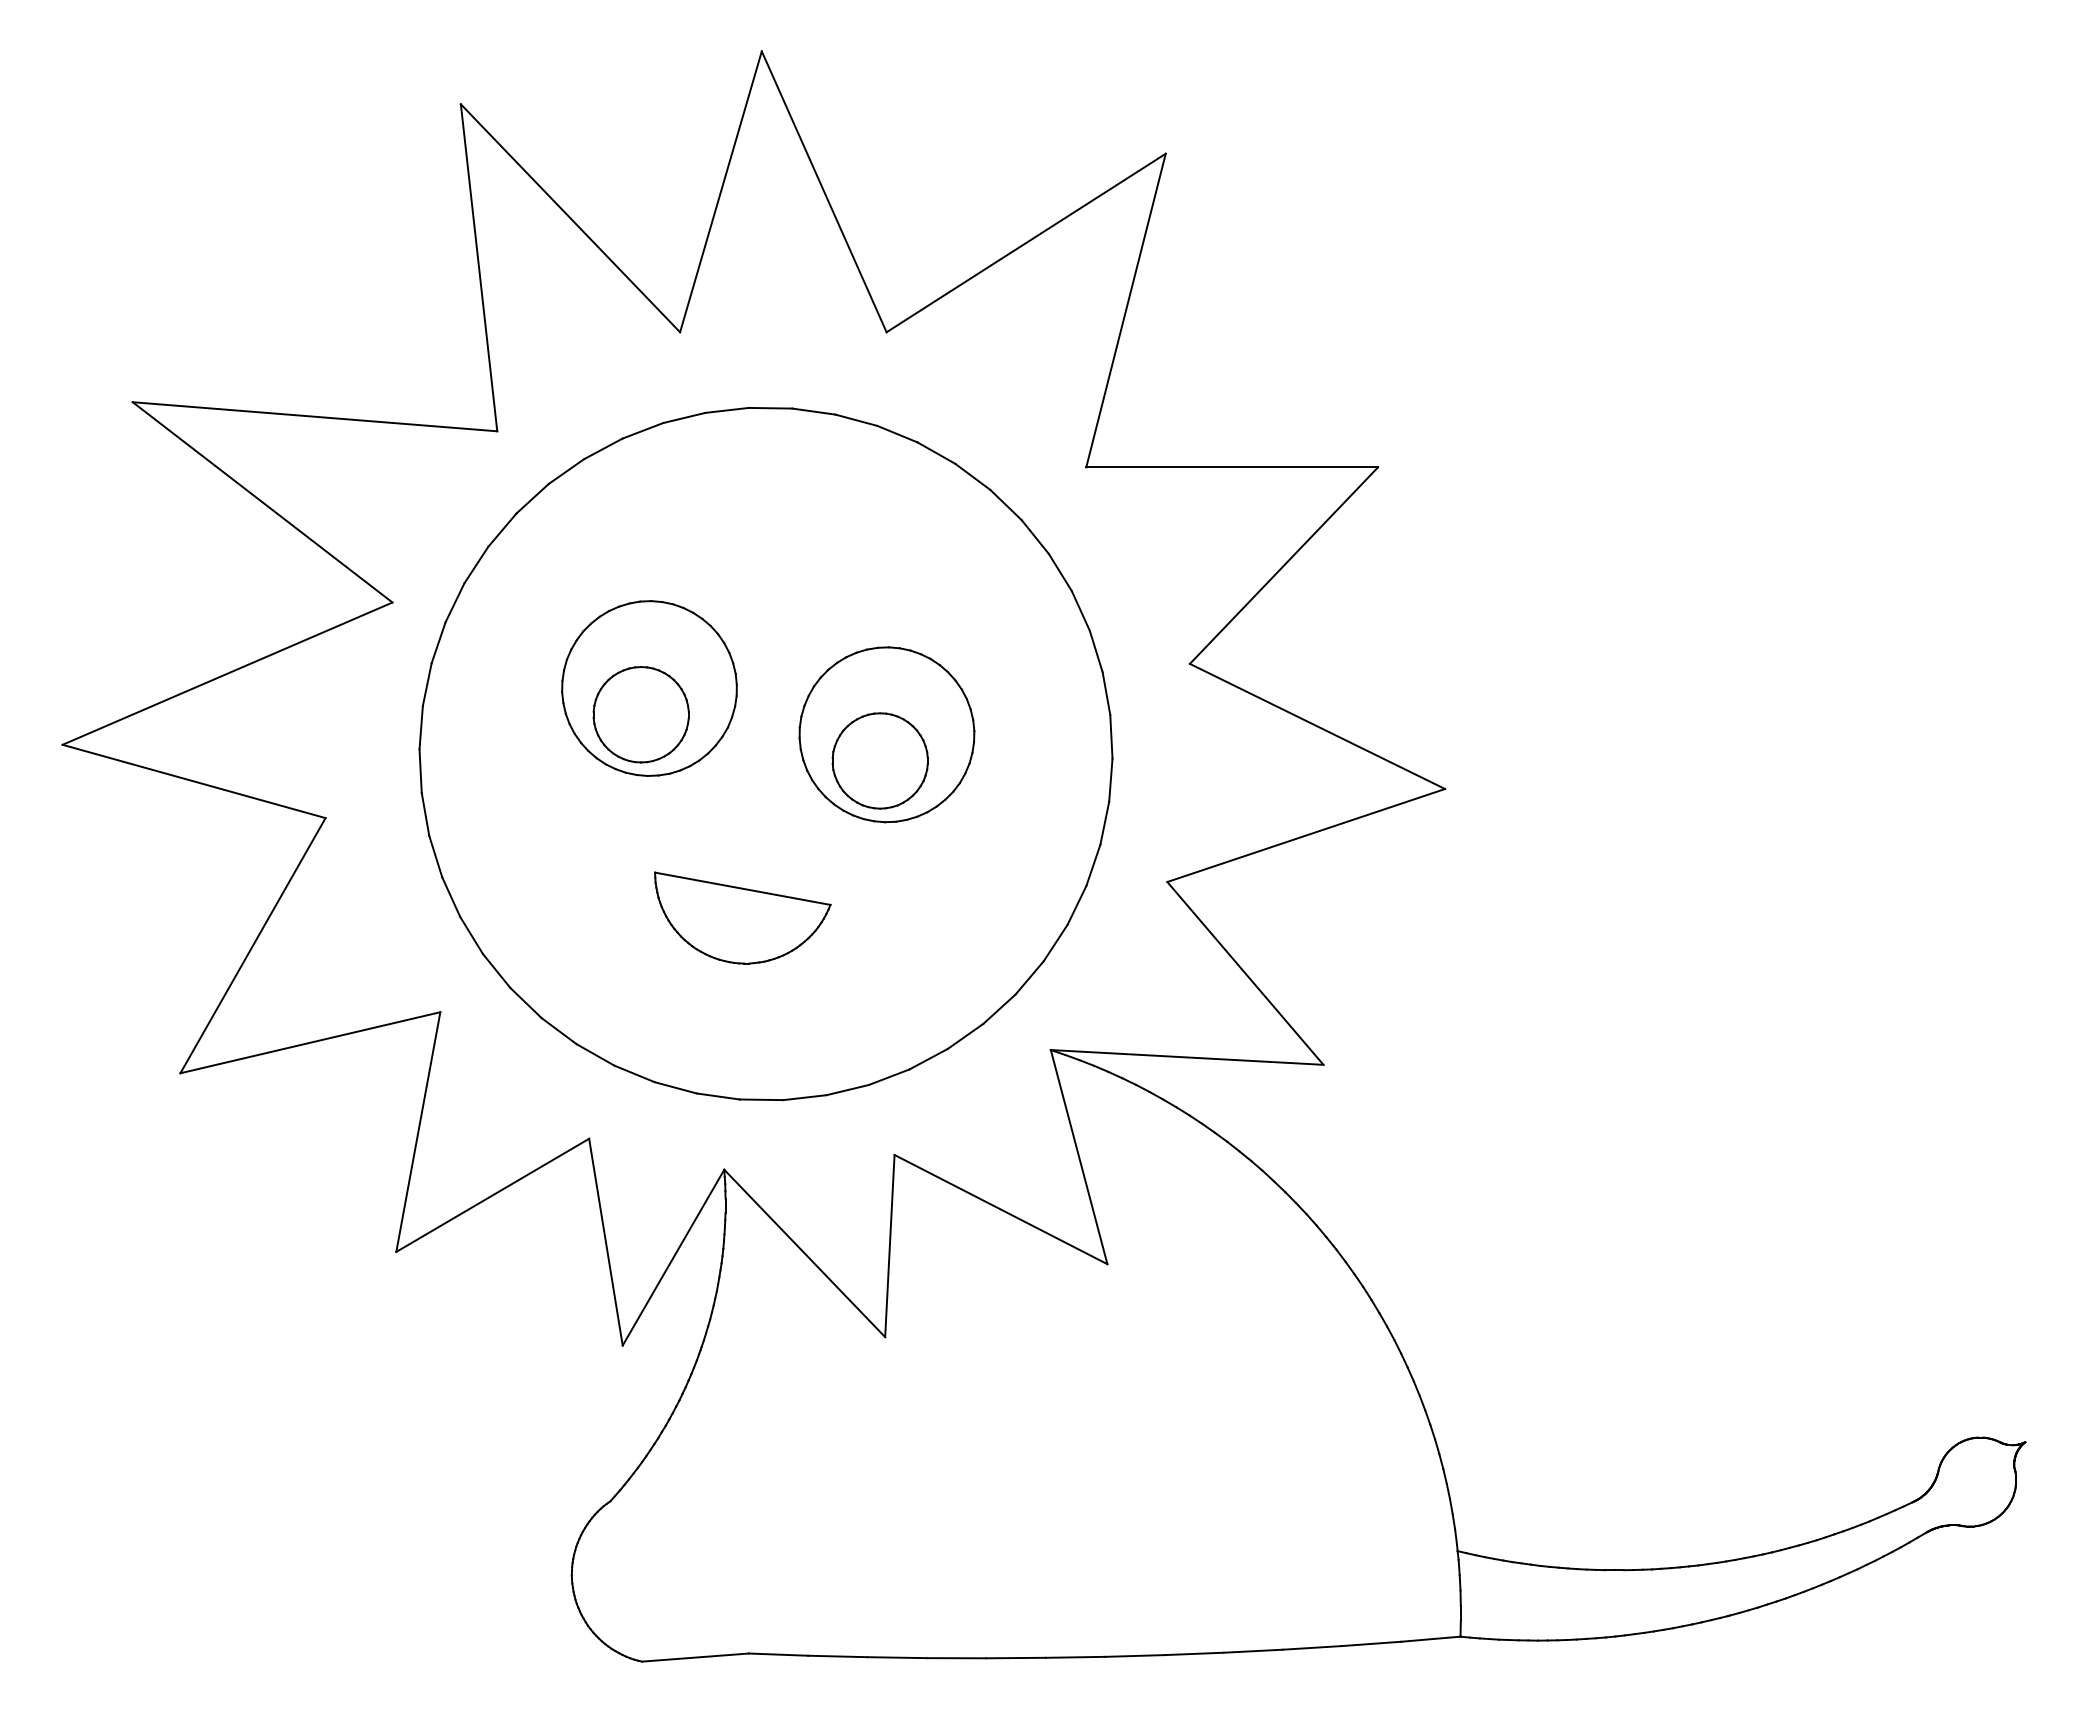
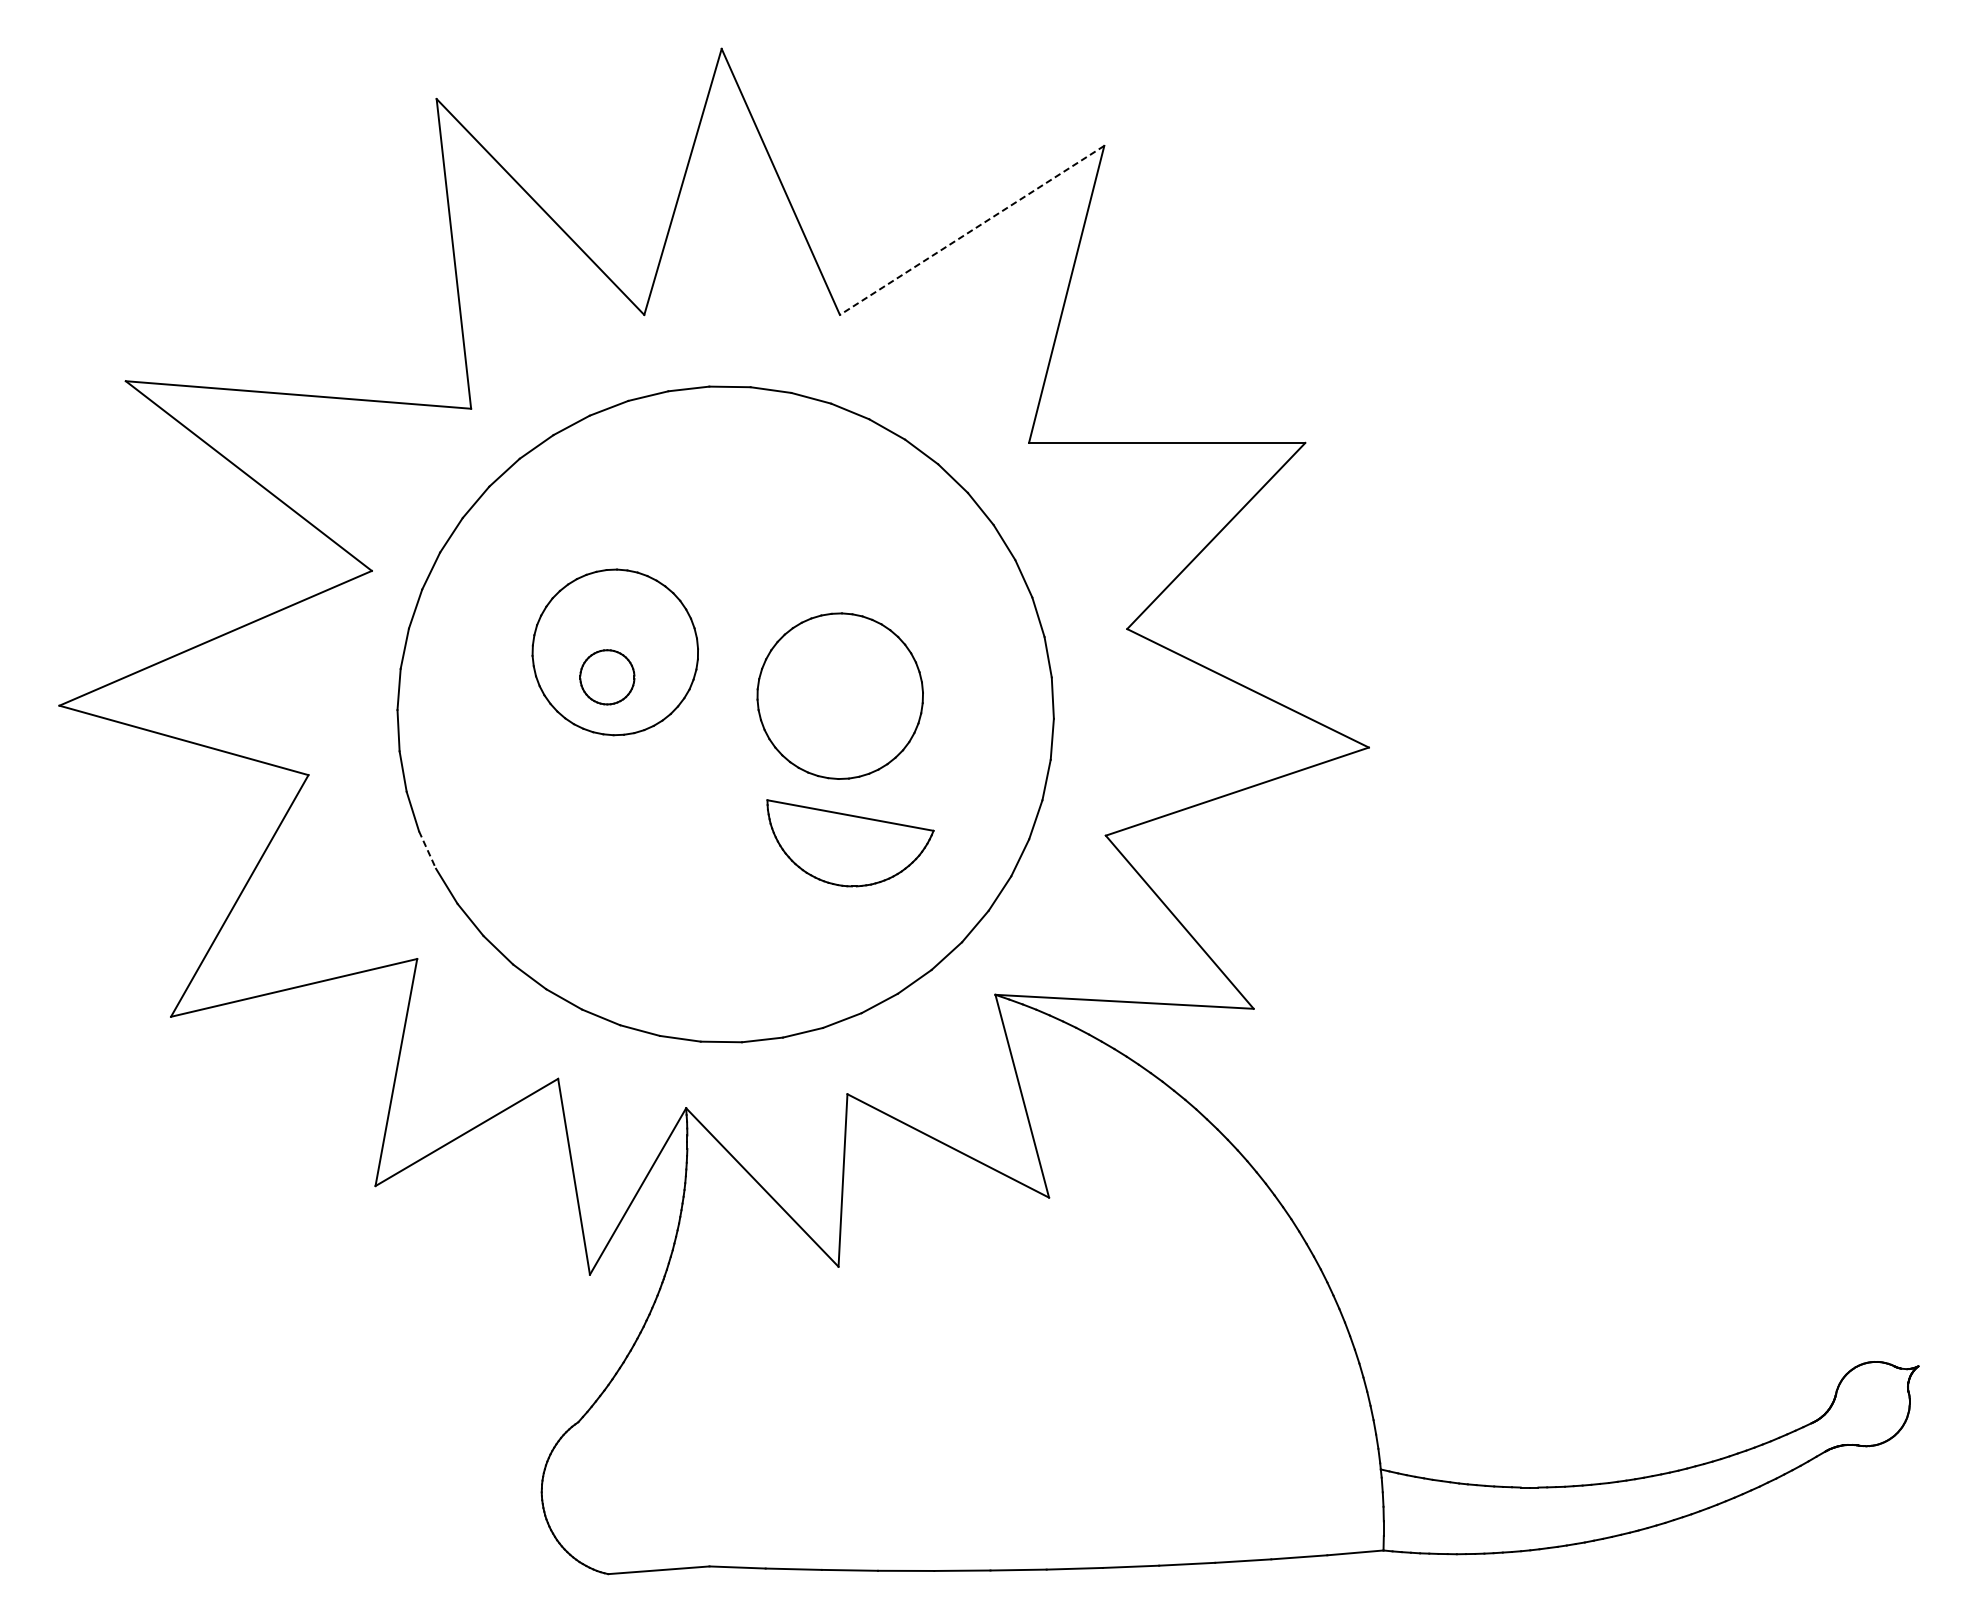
line: (1026, 243) -> (972, 230), solid -> dashed
part: (640, 714) -> (606, 676), size x0.6
part: (879, 760) -> (833, 720), removed
line: (451, 897) -> (427, 850), solid -> dashed
part: (742, 917) -> (850, 842), moved

